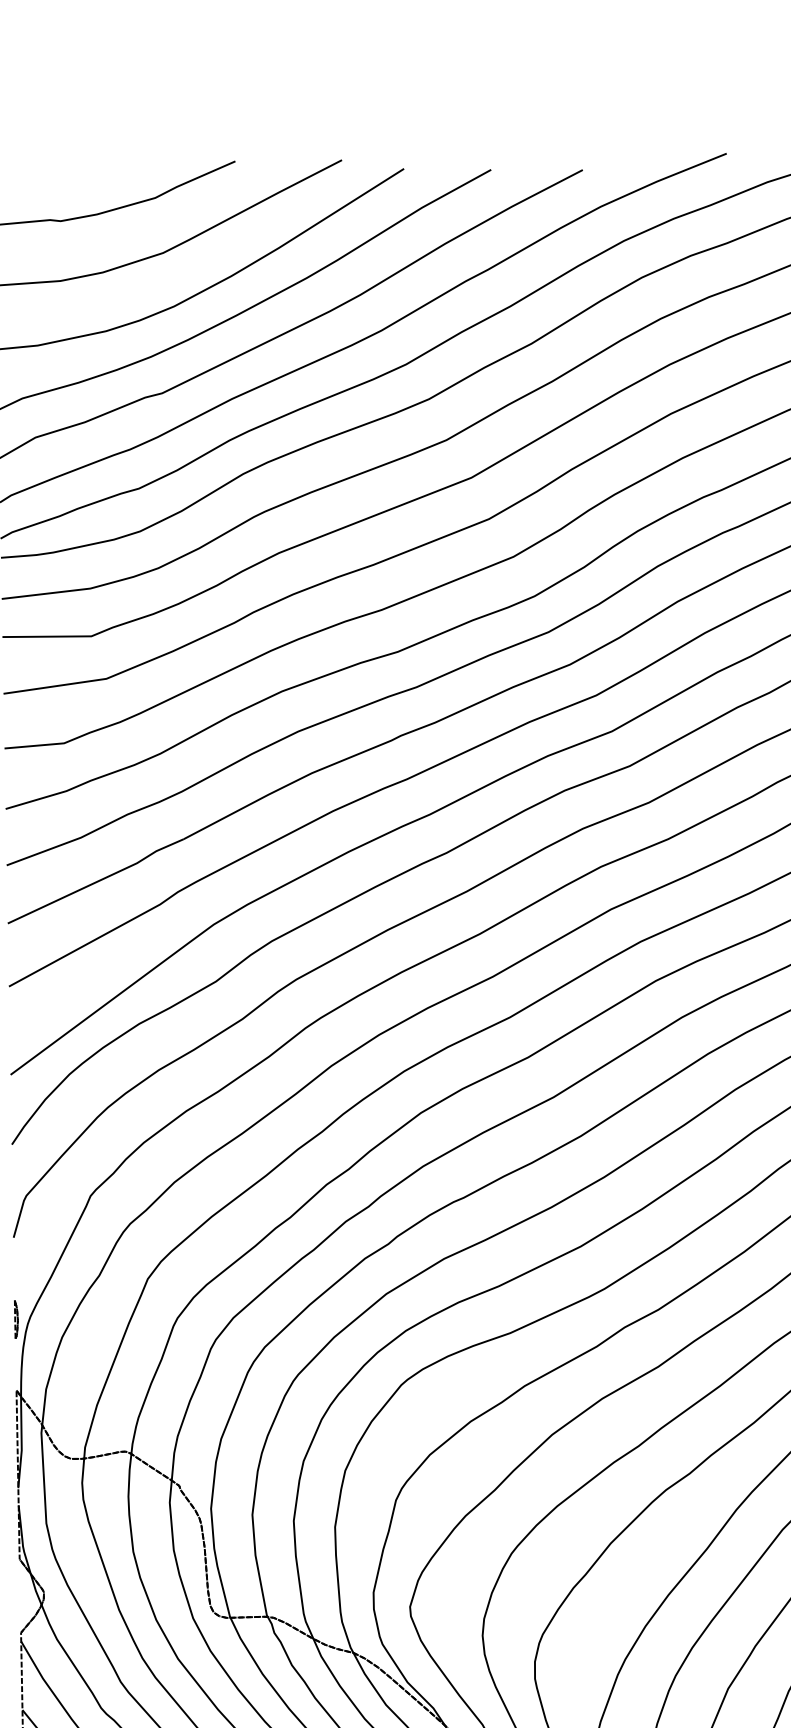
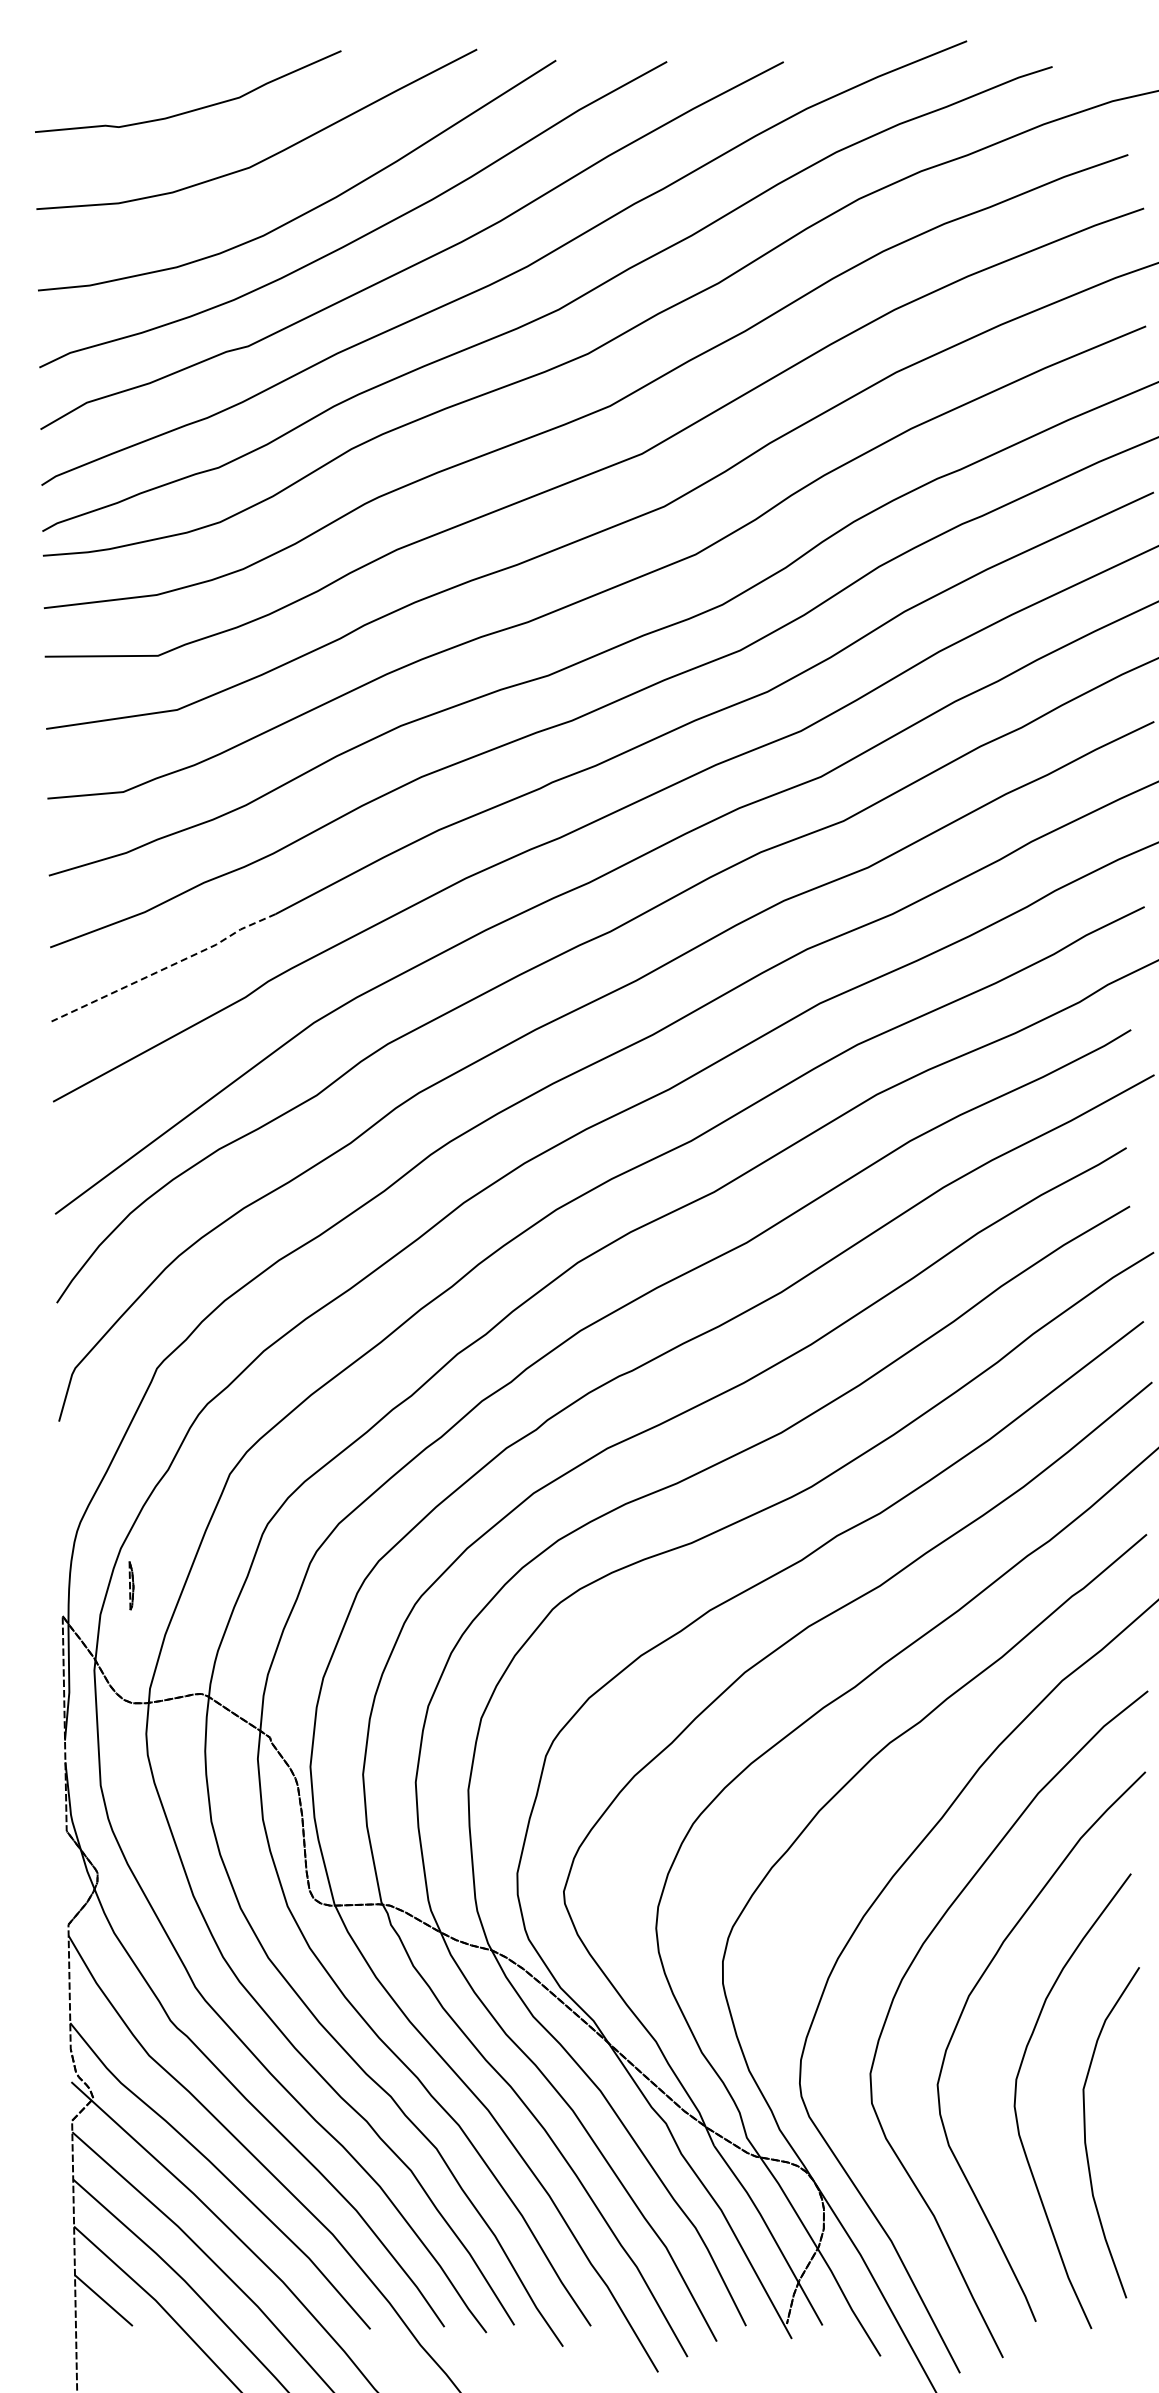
line: (97, 881) -> (165, 968), solid -> dashed
part: (16, 1319) -> (131, 1585), moved

